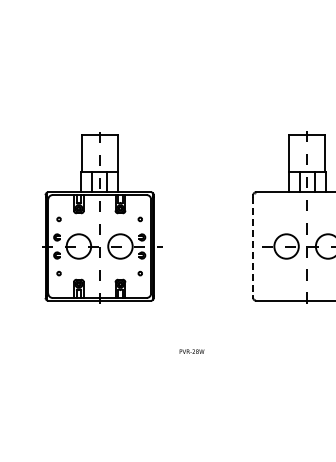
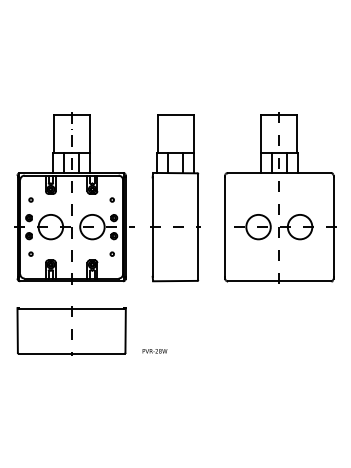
part: (203, 217) -> (175, 198), added
line: (253, 246) -> (225, 227), dashed -> solid
part: (99, 349) -> (71, 330), added
text: (191, 351) -> (154, 351), moved

